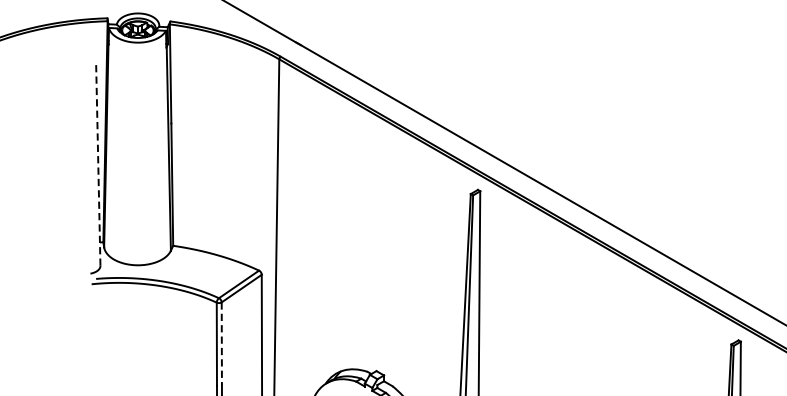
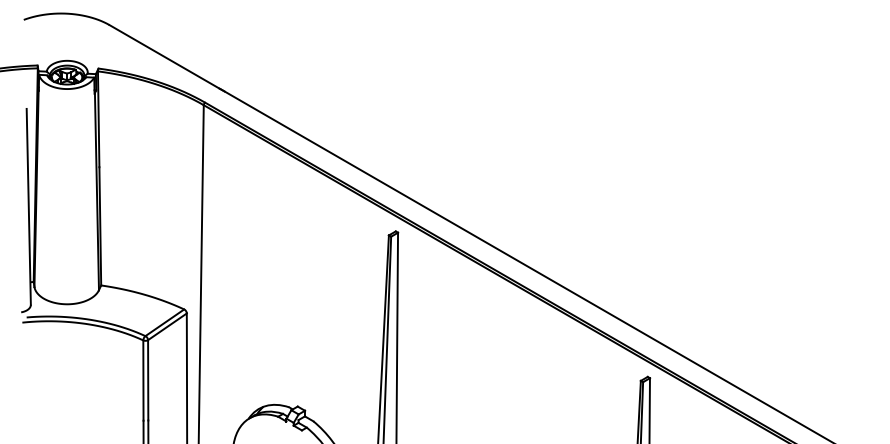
line: (98, 164) -> (28, 206), dashed -> solid
line: (222, 344) -> (148, 380), dashed -> solid

